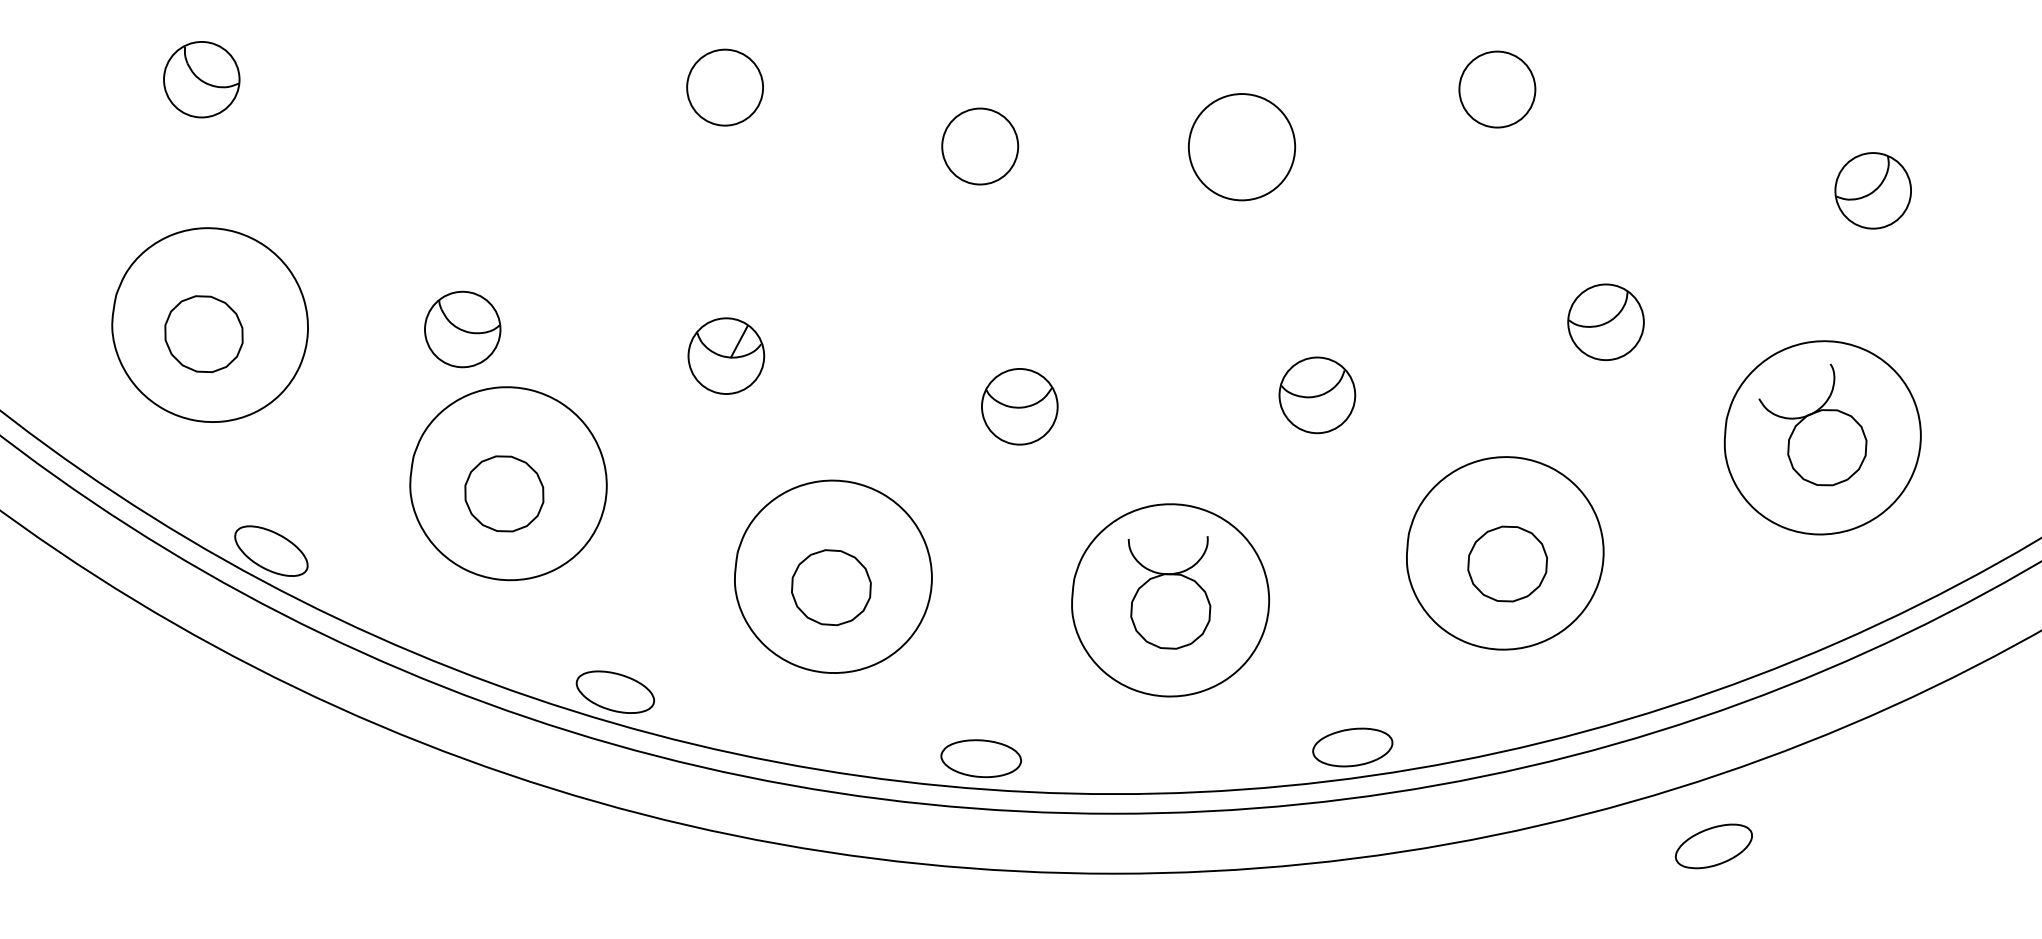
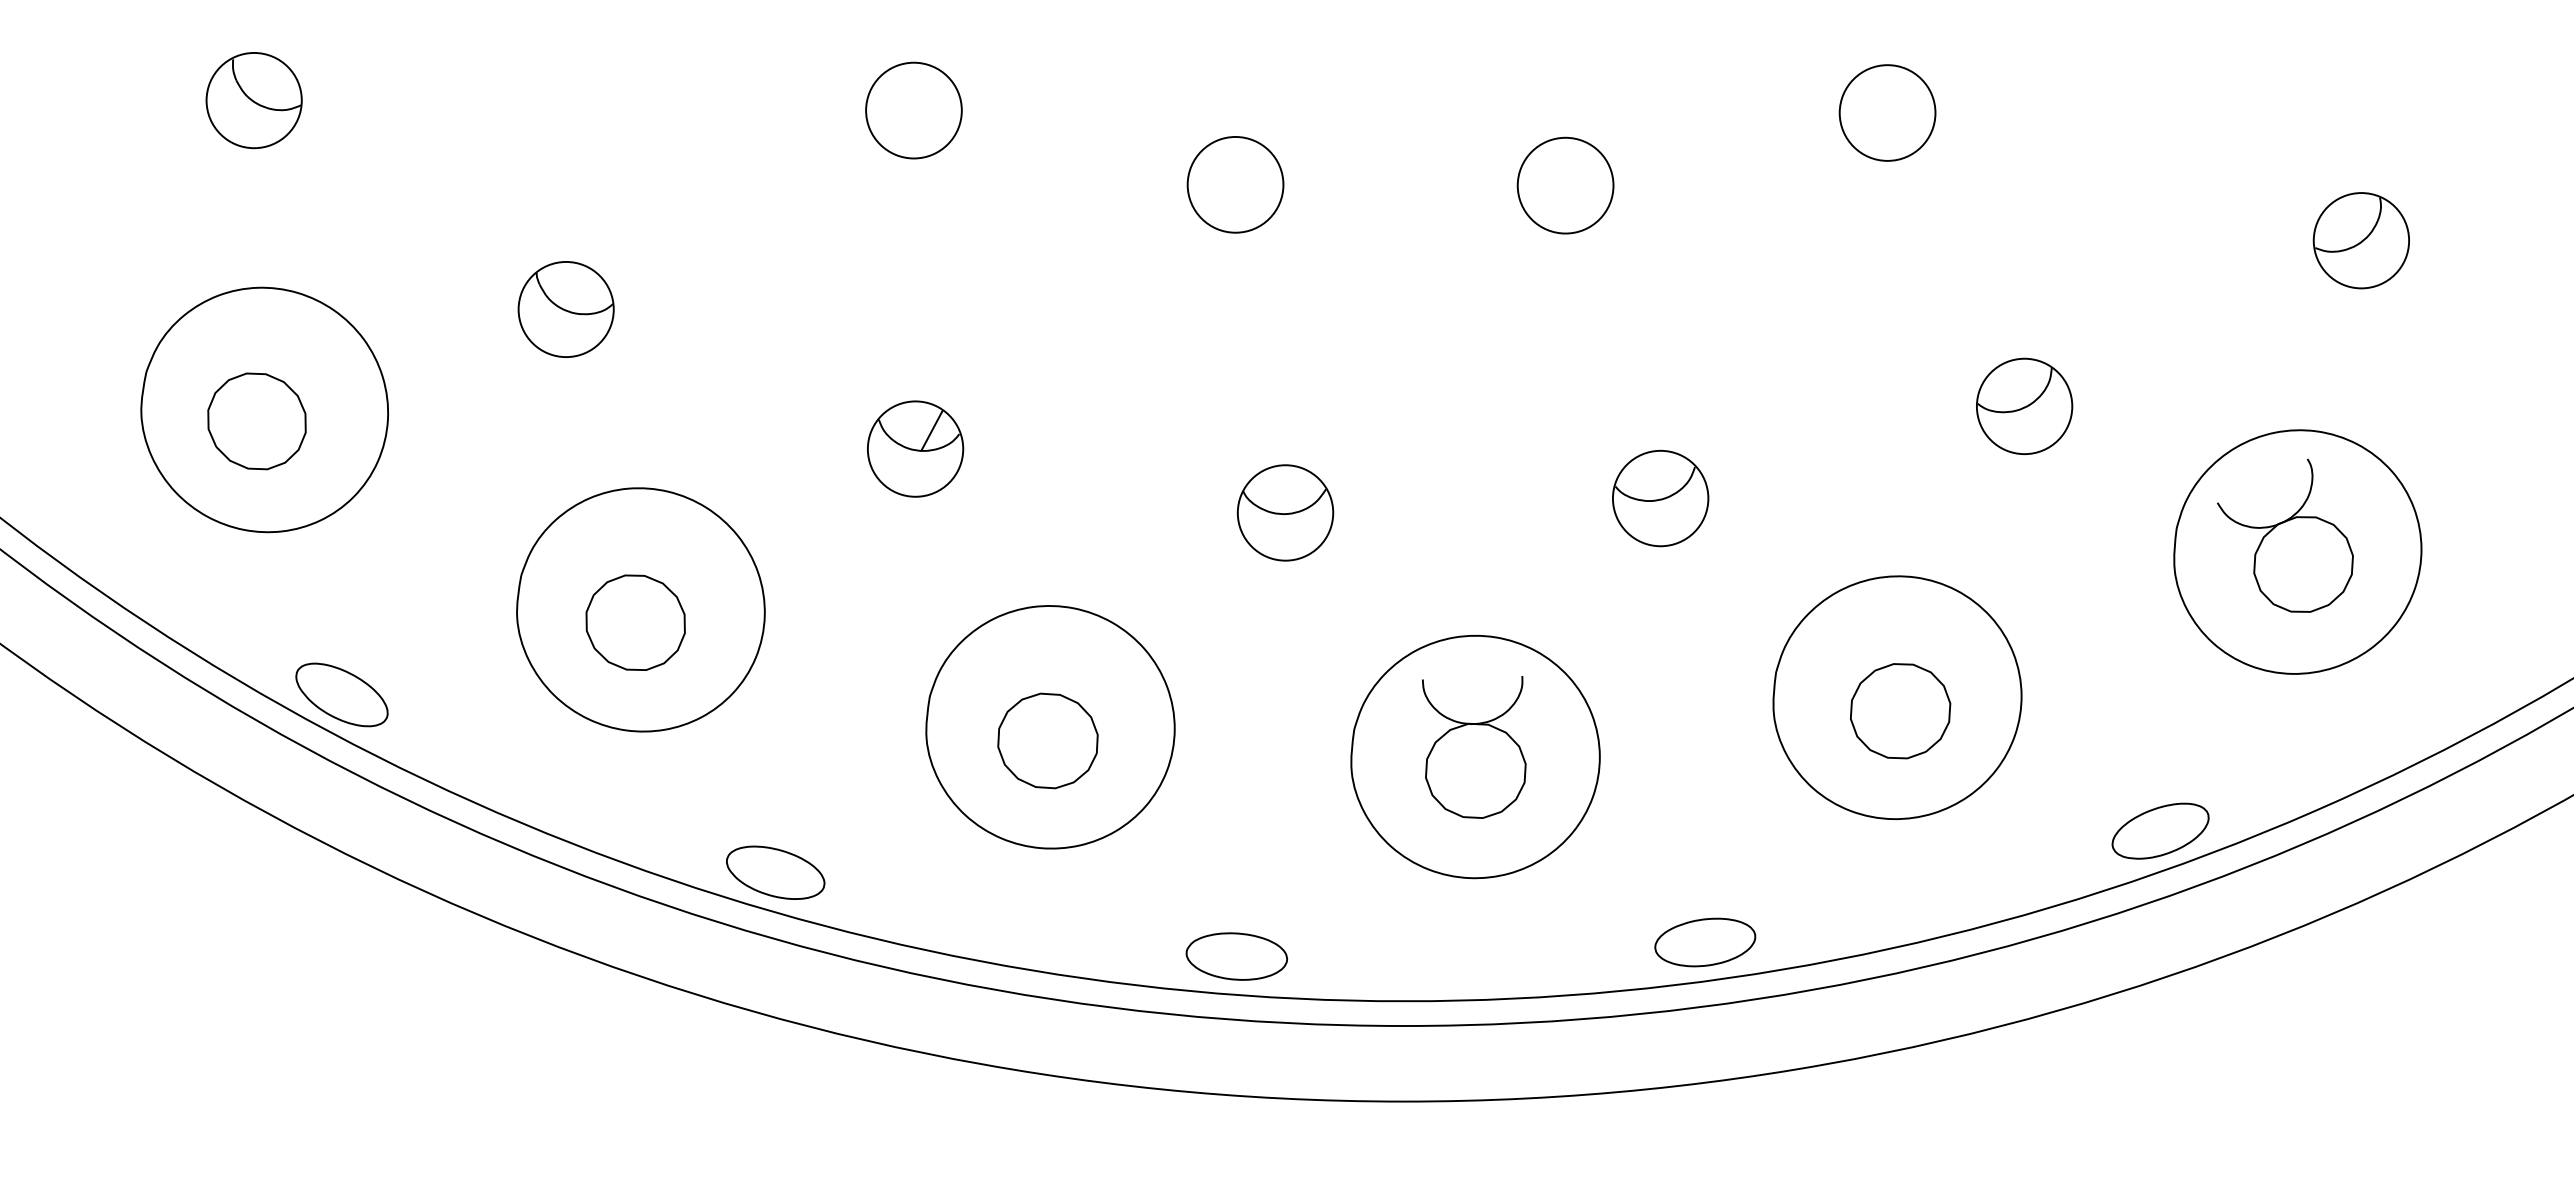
circle: (1241, 147) -> (1565, 185), size x0.71
part: (462, 329) -> (565, 309), moved
part: (1713, 845) -> (2160, 830), moved

